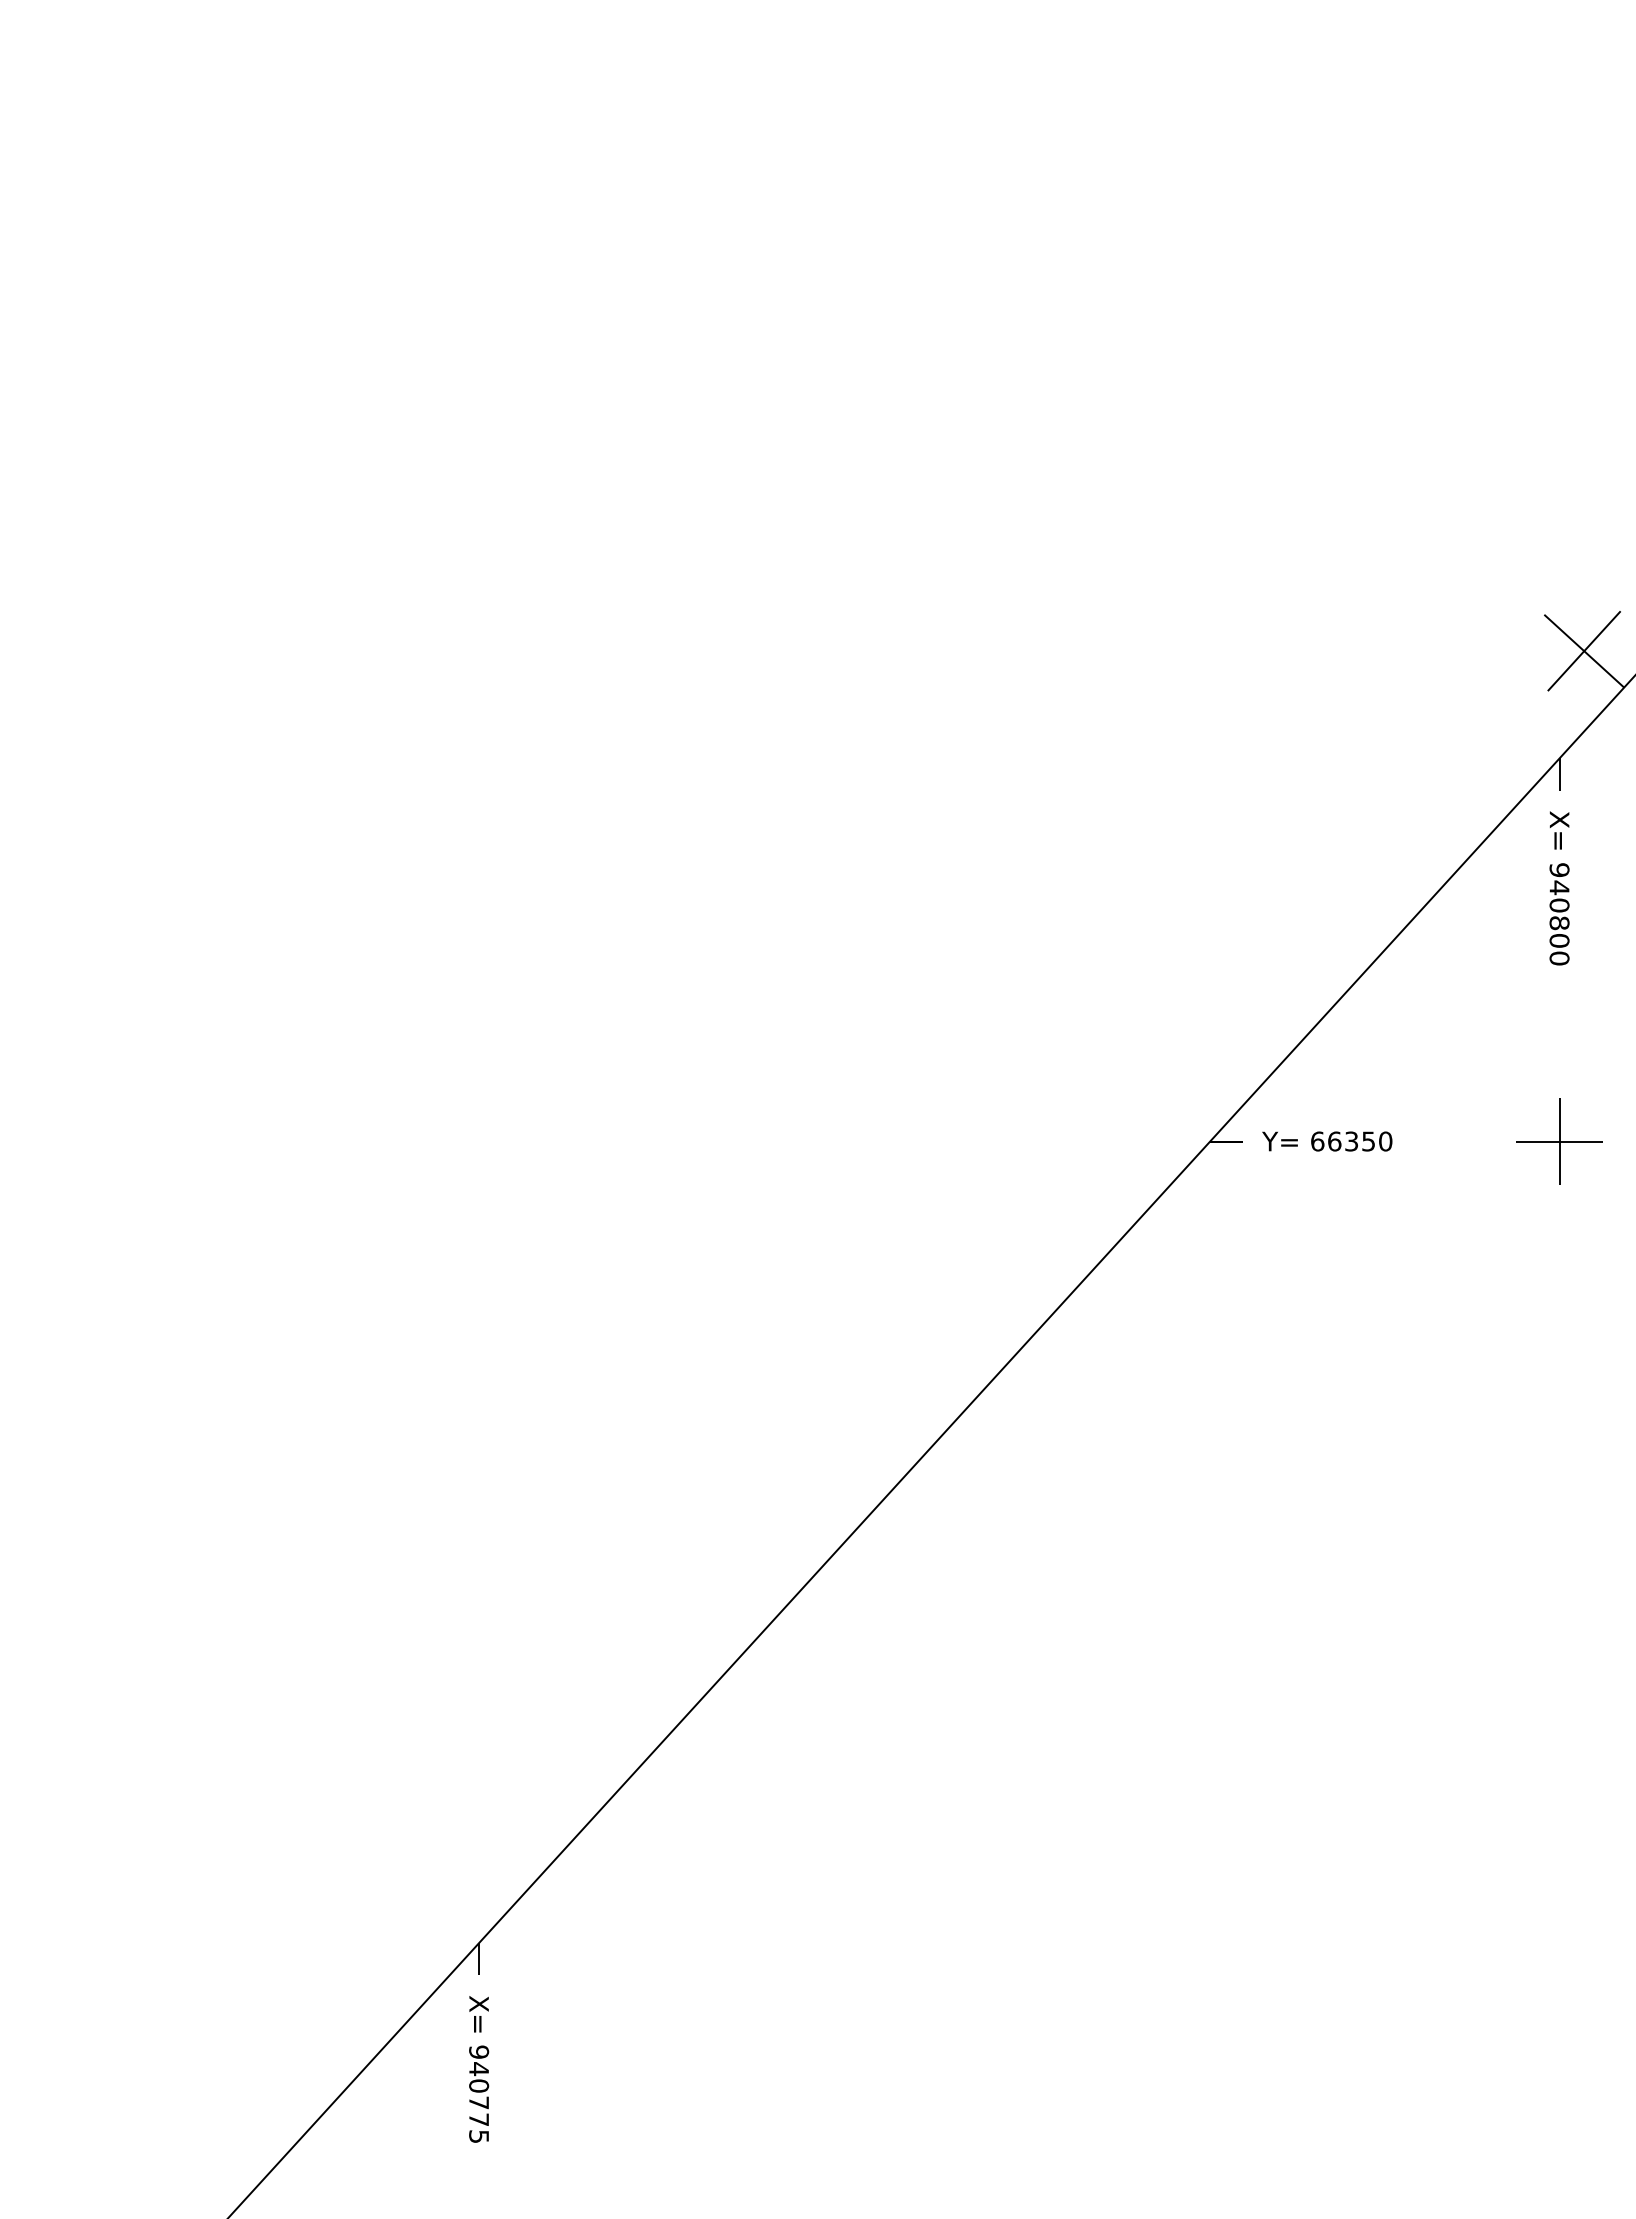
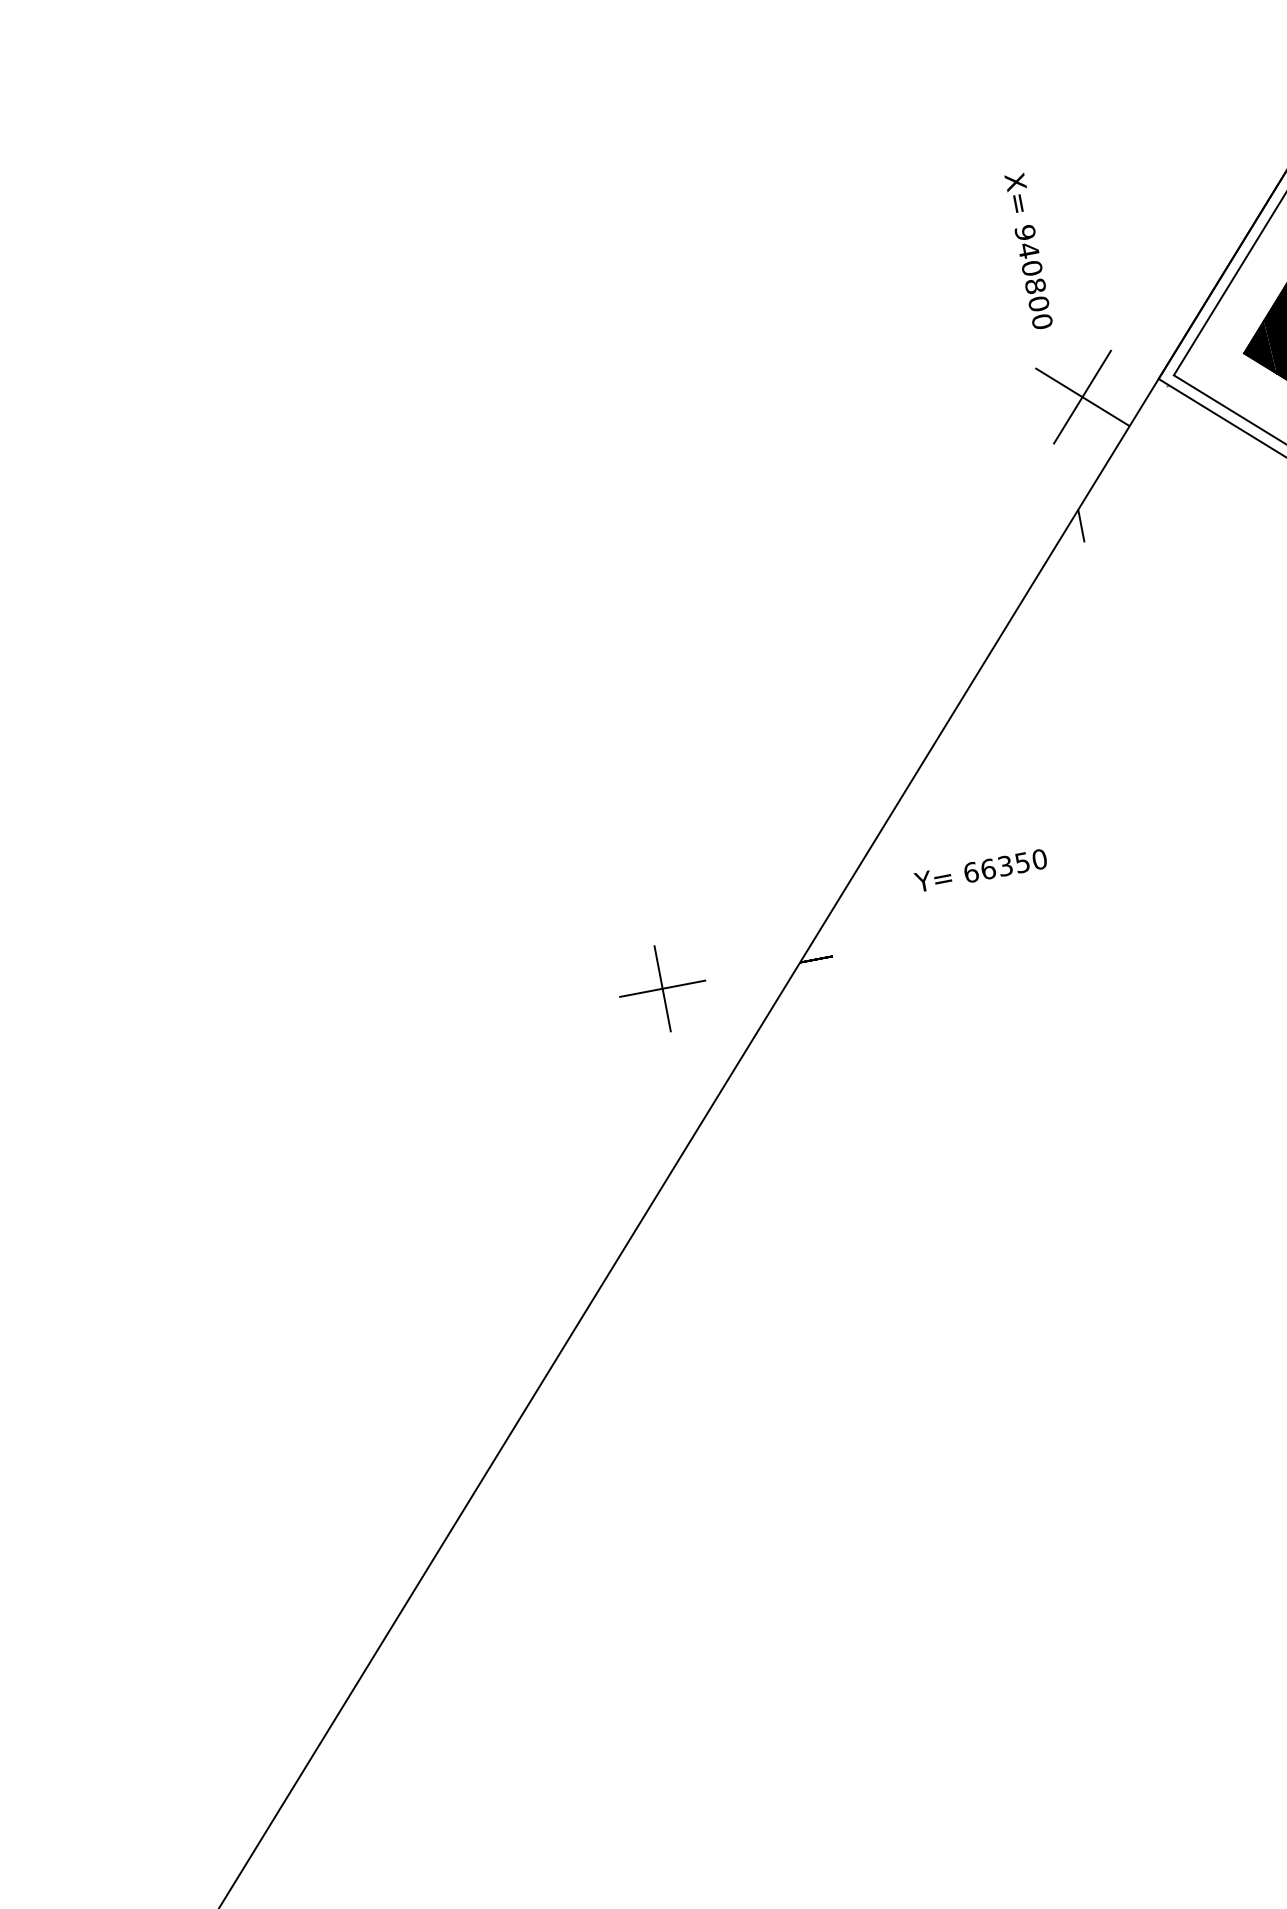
text: (1559, 888) -> (1028, 251), moved
text: (1327, 1141) -> (981, 870), moved
part: (1559, 1141) -> (662, 988), moved

